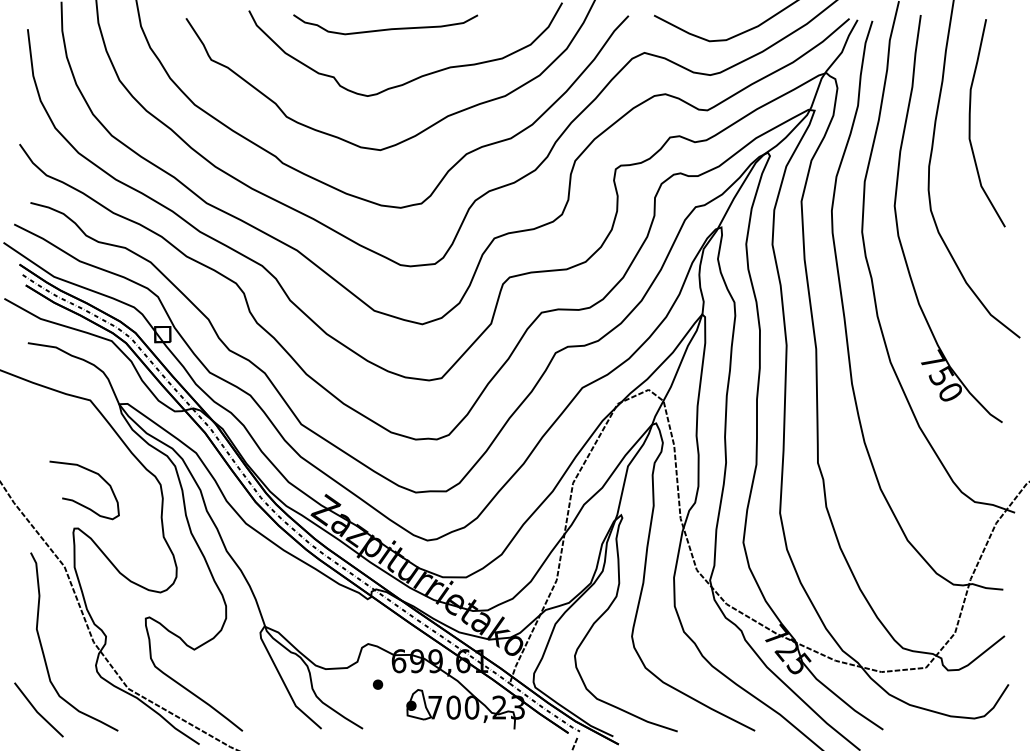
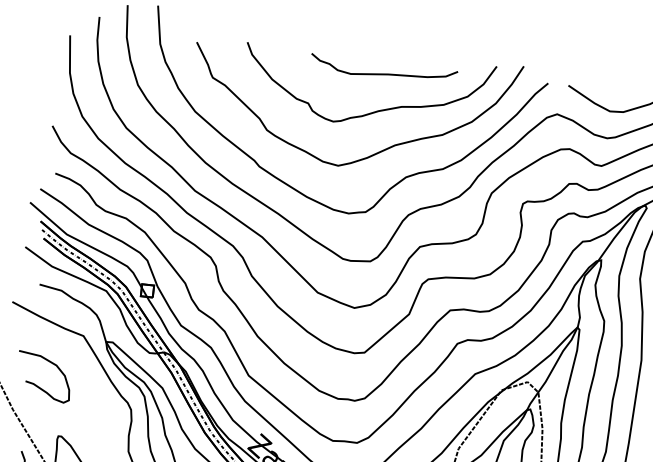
curve: (386, 28) -> (384, 73), moved
curve: (78, 502) -> (38, 386), moved

